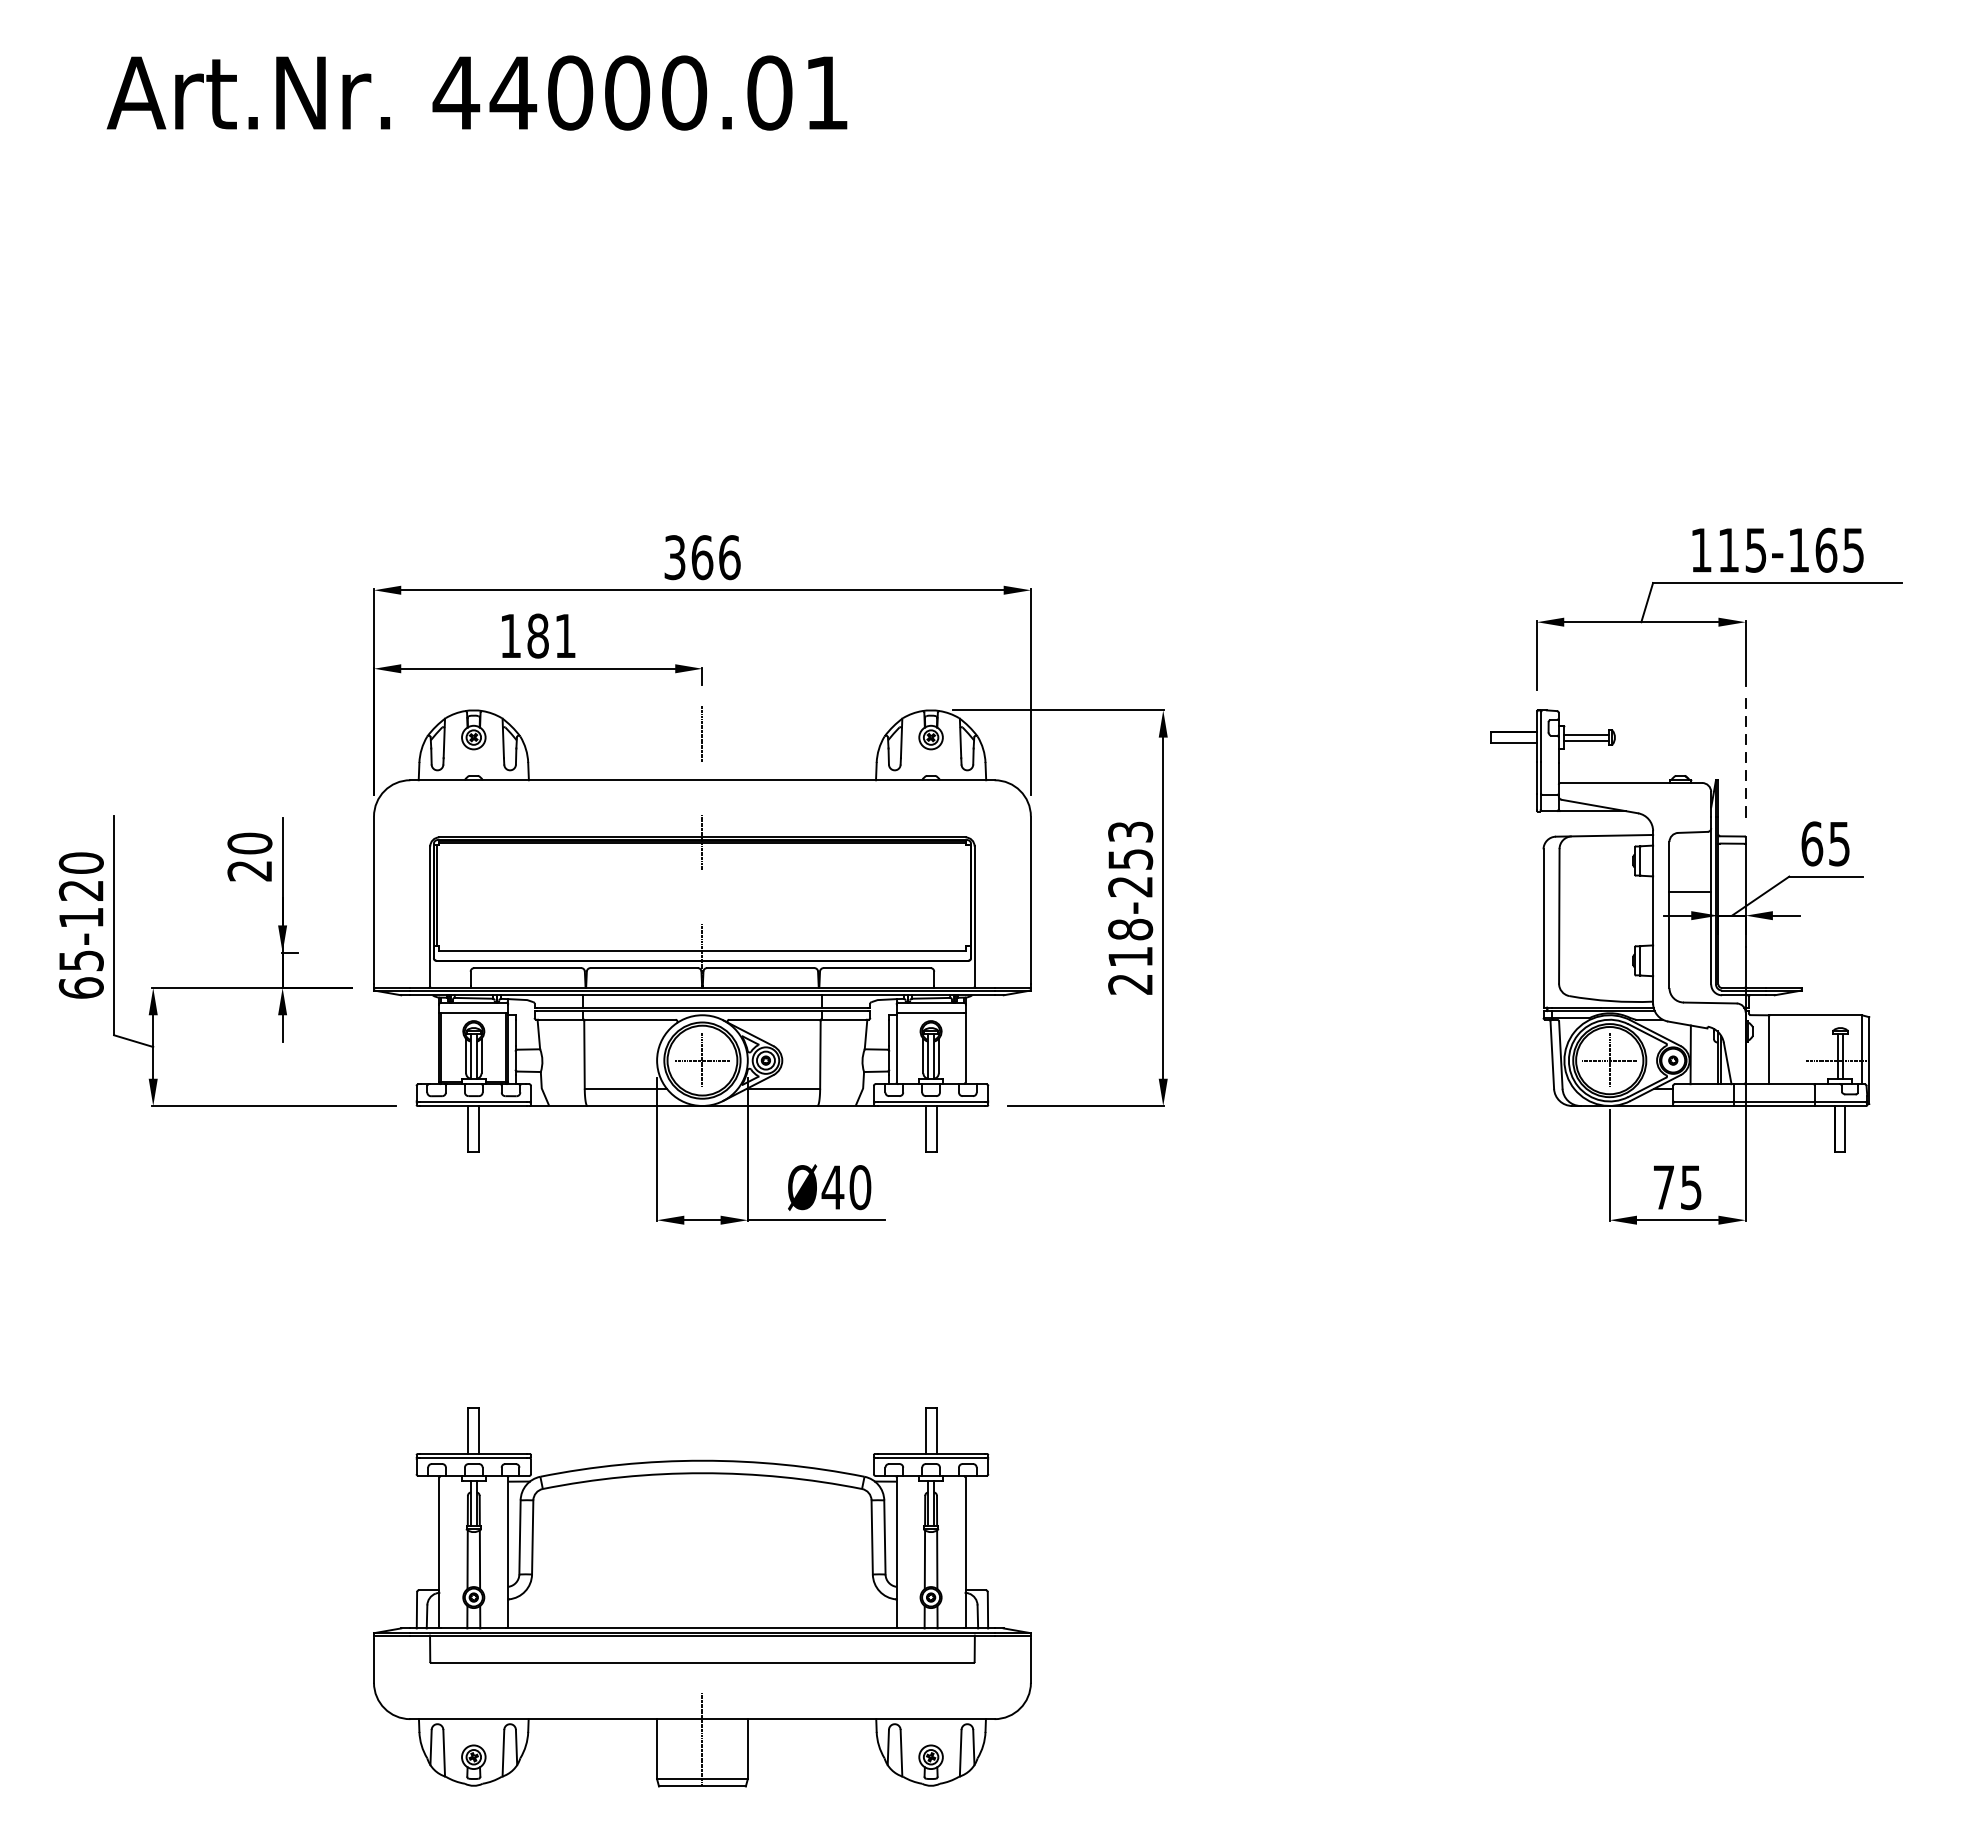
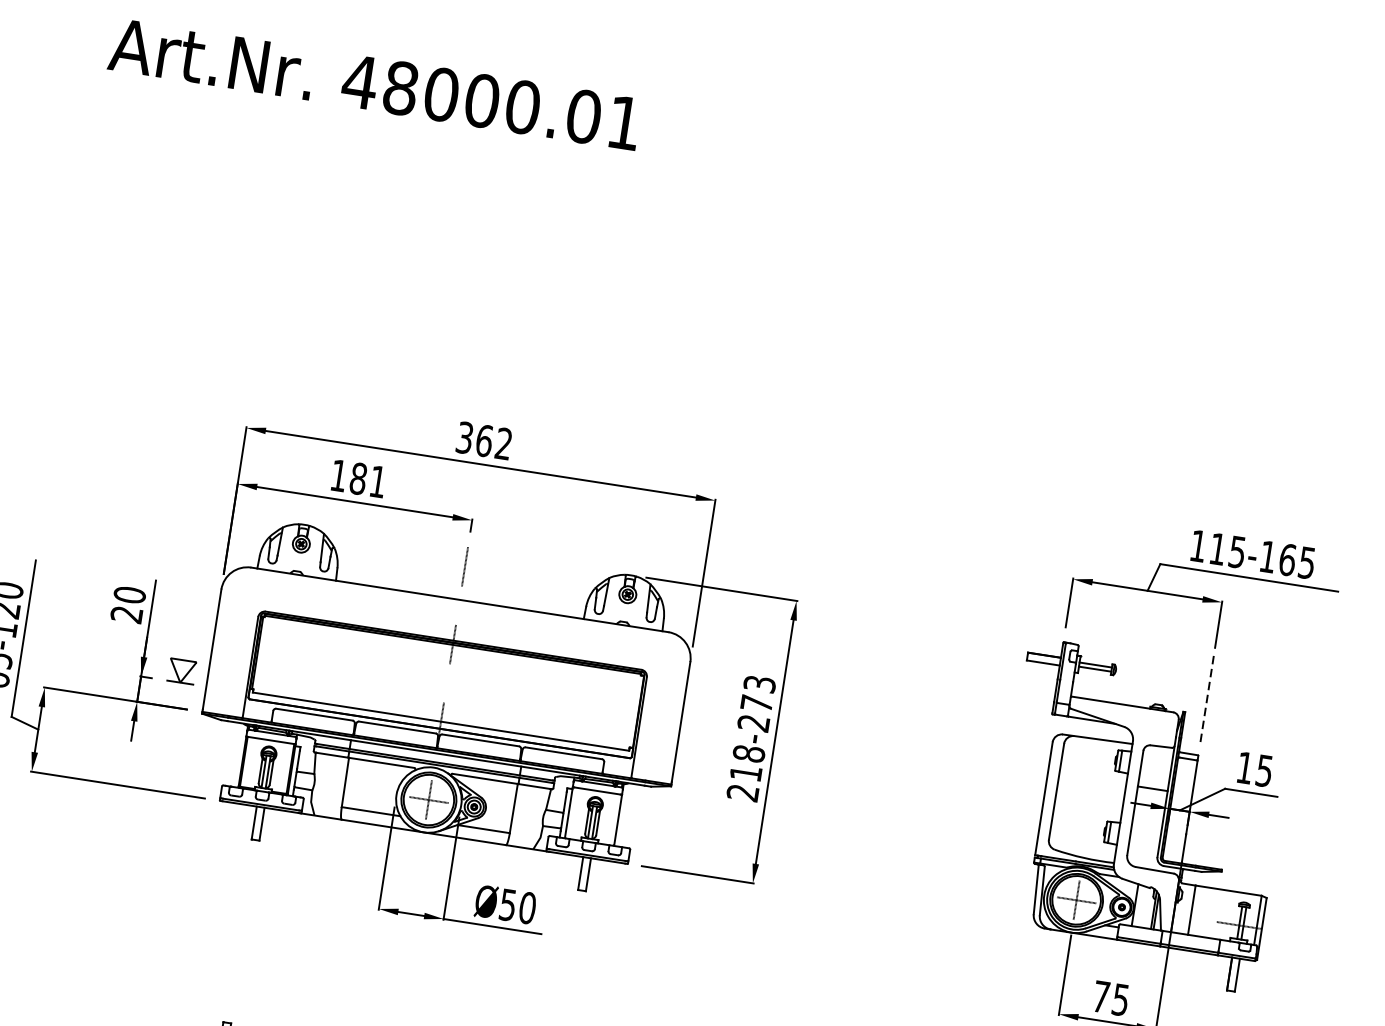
text: (513, 92) -> (401, 88), 44000.01 -> 48000.01
text: (729, 557) -> (503, 443), 366 -> 362
text: (1812, 843) -> (1245, 767), 65 -> 15
text: (1130, 859) -> (756, 703), 218-253 -> 218-273
part: (337, 936) -> (182, 671), added
text: (832, 1187) -> (507, 904), Ø40 -> Ø50

